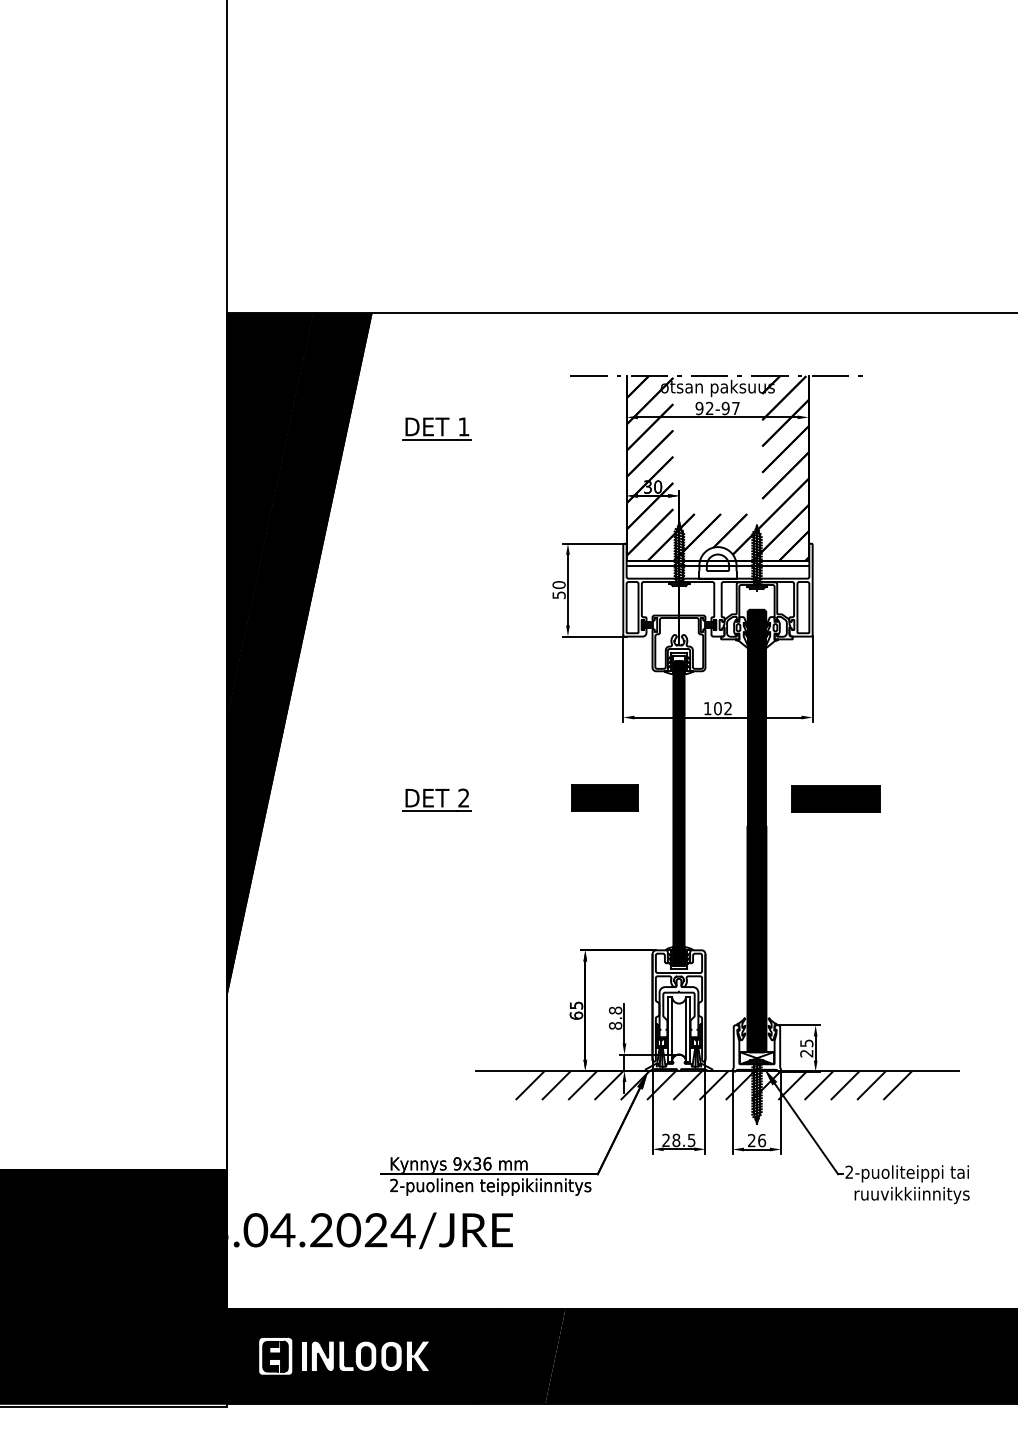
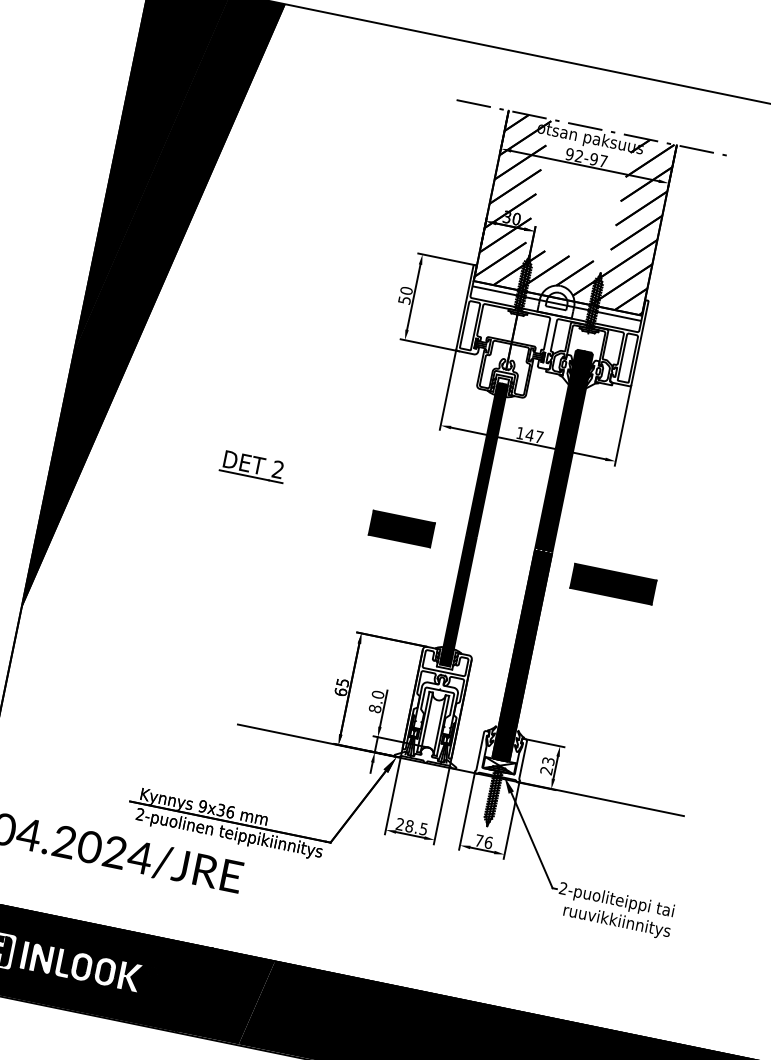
part: (436, 428) -> (322, 122), removed
text: (722, 708) -> (534, 435), 102 -> 147
part: (604, 797) -> (401, 528), moved
part: (835, 798) -> (612, 583), moved
text: (615, 1010) -> (377, 694), 8.8 -> 8.0
text: (806, 1042) -> (548, 760), 25 -> 23
hatch: (713, 1085) -> (454, 782), removed
text: (751, 1140) -> (478, 840), 26 -> 76

